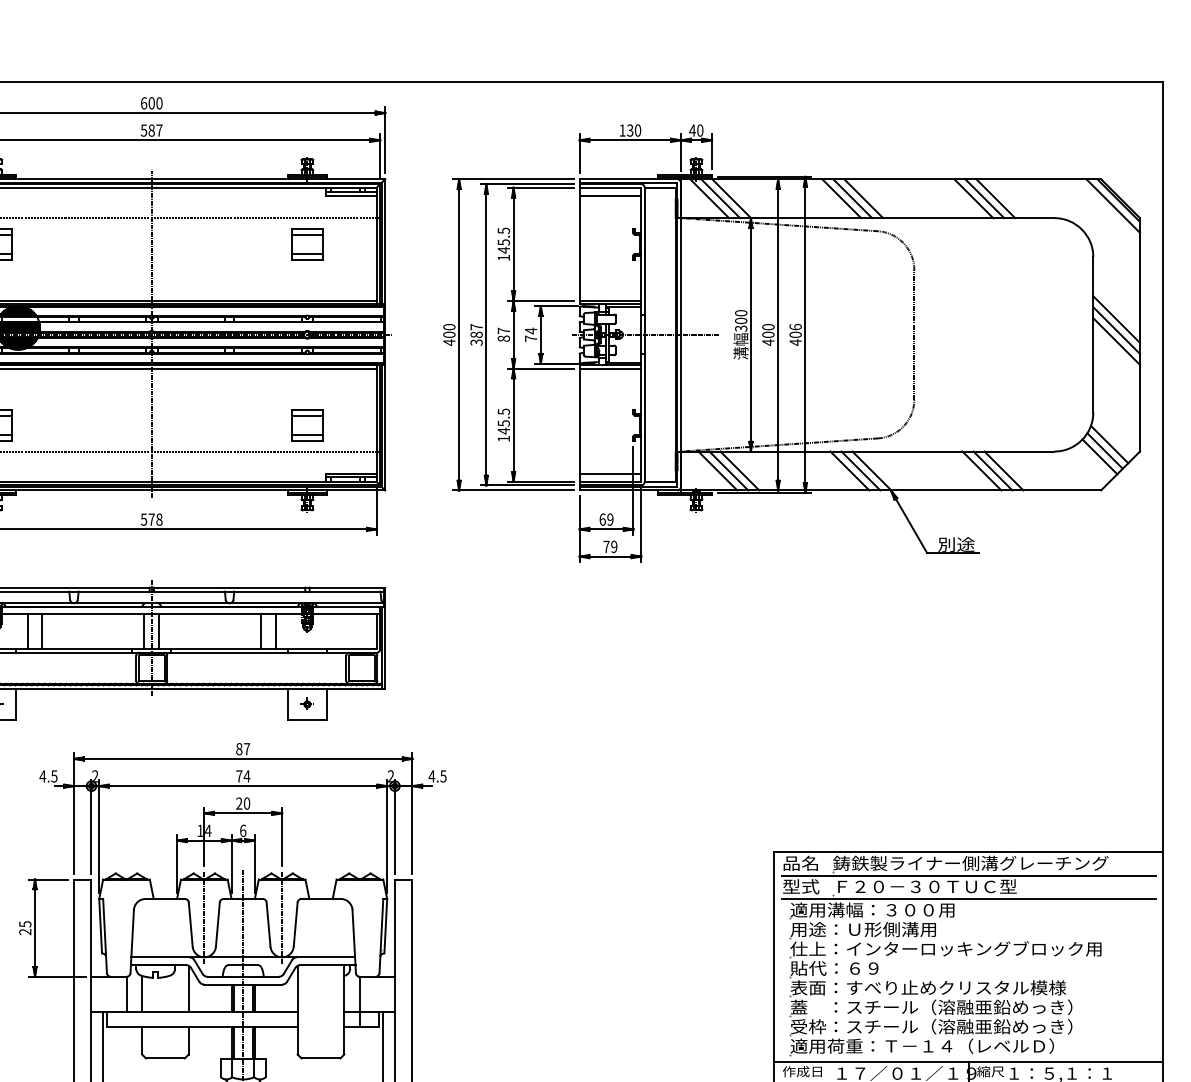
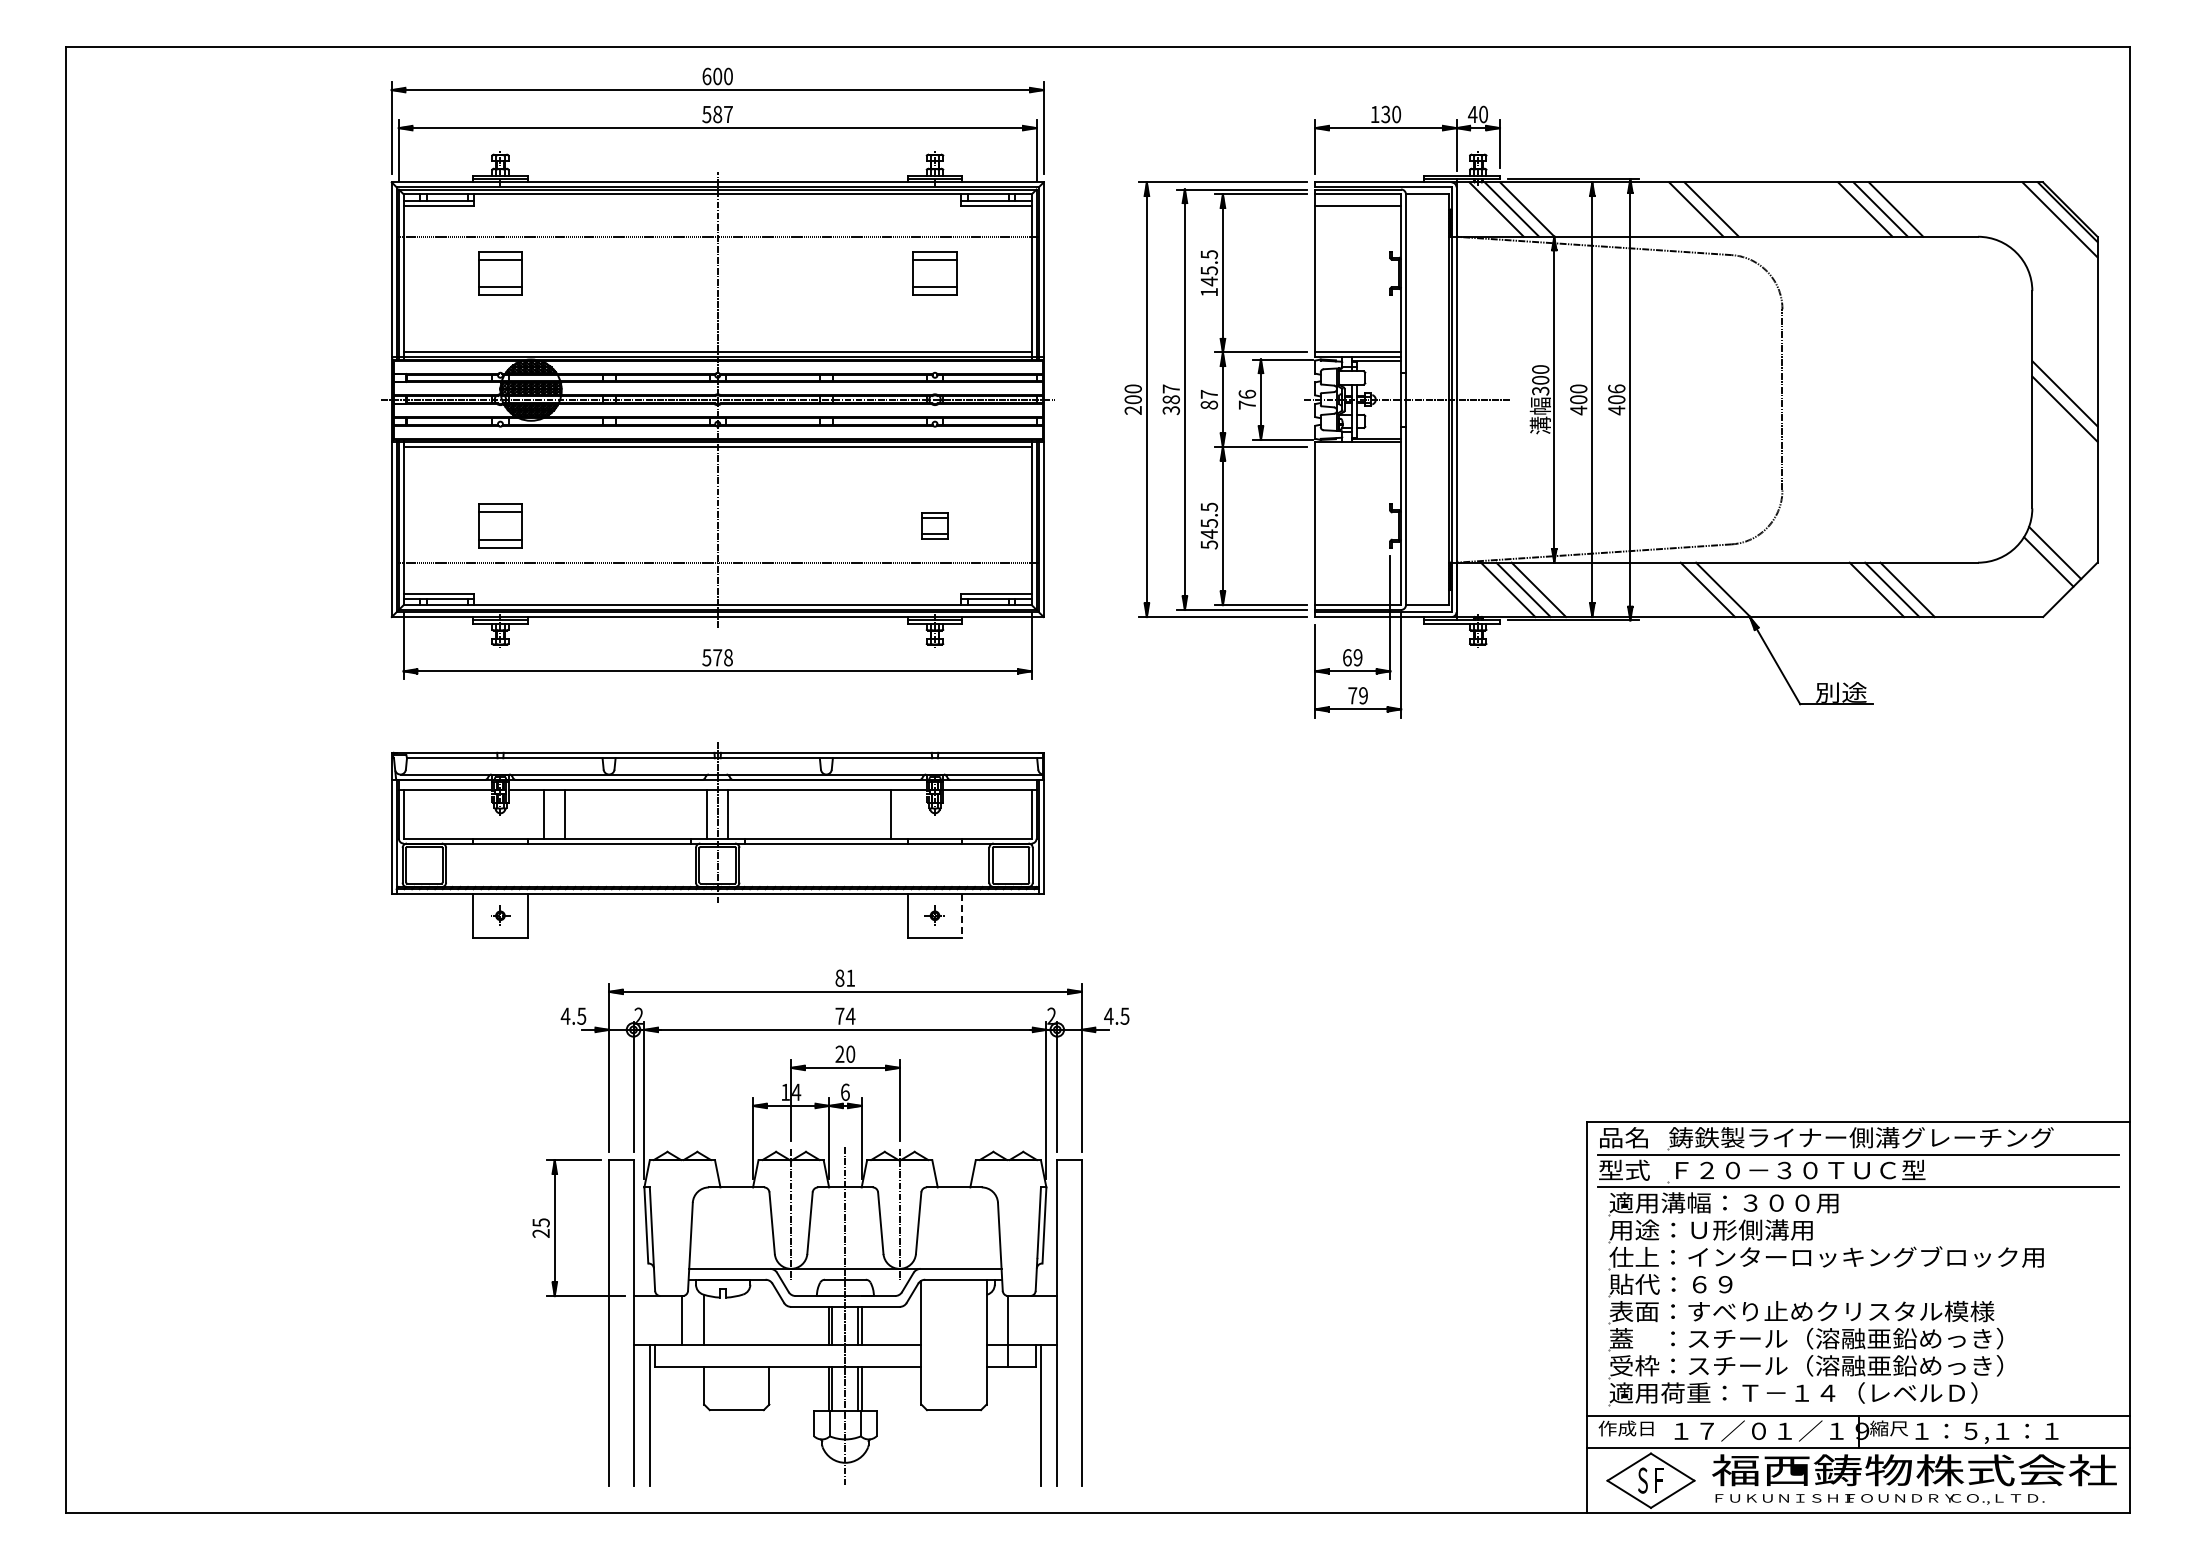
line: (841, 198) -> (1680, 209), removed
line: (1116, 319) -> (2064, 378), removed
text: (531, 331) -> (1247, 394), 74 -> 76
text: (448, 342) -> (1132, 410), 400 -> 200
line: (610, 369) -> (1358, 447), removed
part: (307, 424) -> (934, 525), size x0.6
text: (503, 438) -> (1209, 544), 145.5 -> 545.5
line: (1099, 456) -> (2041, 569), removed
line: (849, 470) -> (1692, 589), removed
line: (610, 473) -> (1358, 593), removed
line: (261, 631) -> (870, 813), removed
line: (327, 704) -> (962, 915), solid -> dashed
text: (246, 748) -> (850, 977), 87 -> 81
line: (188, 988) -> (769, 1312), removed

